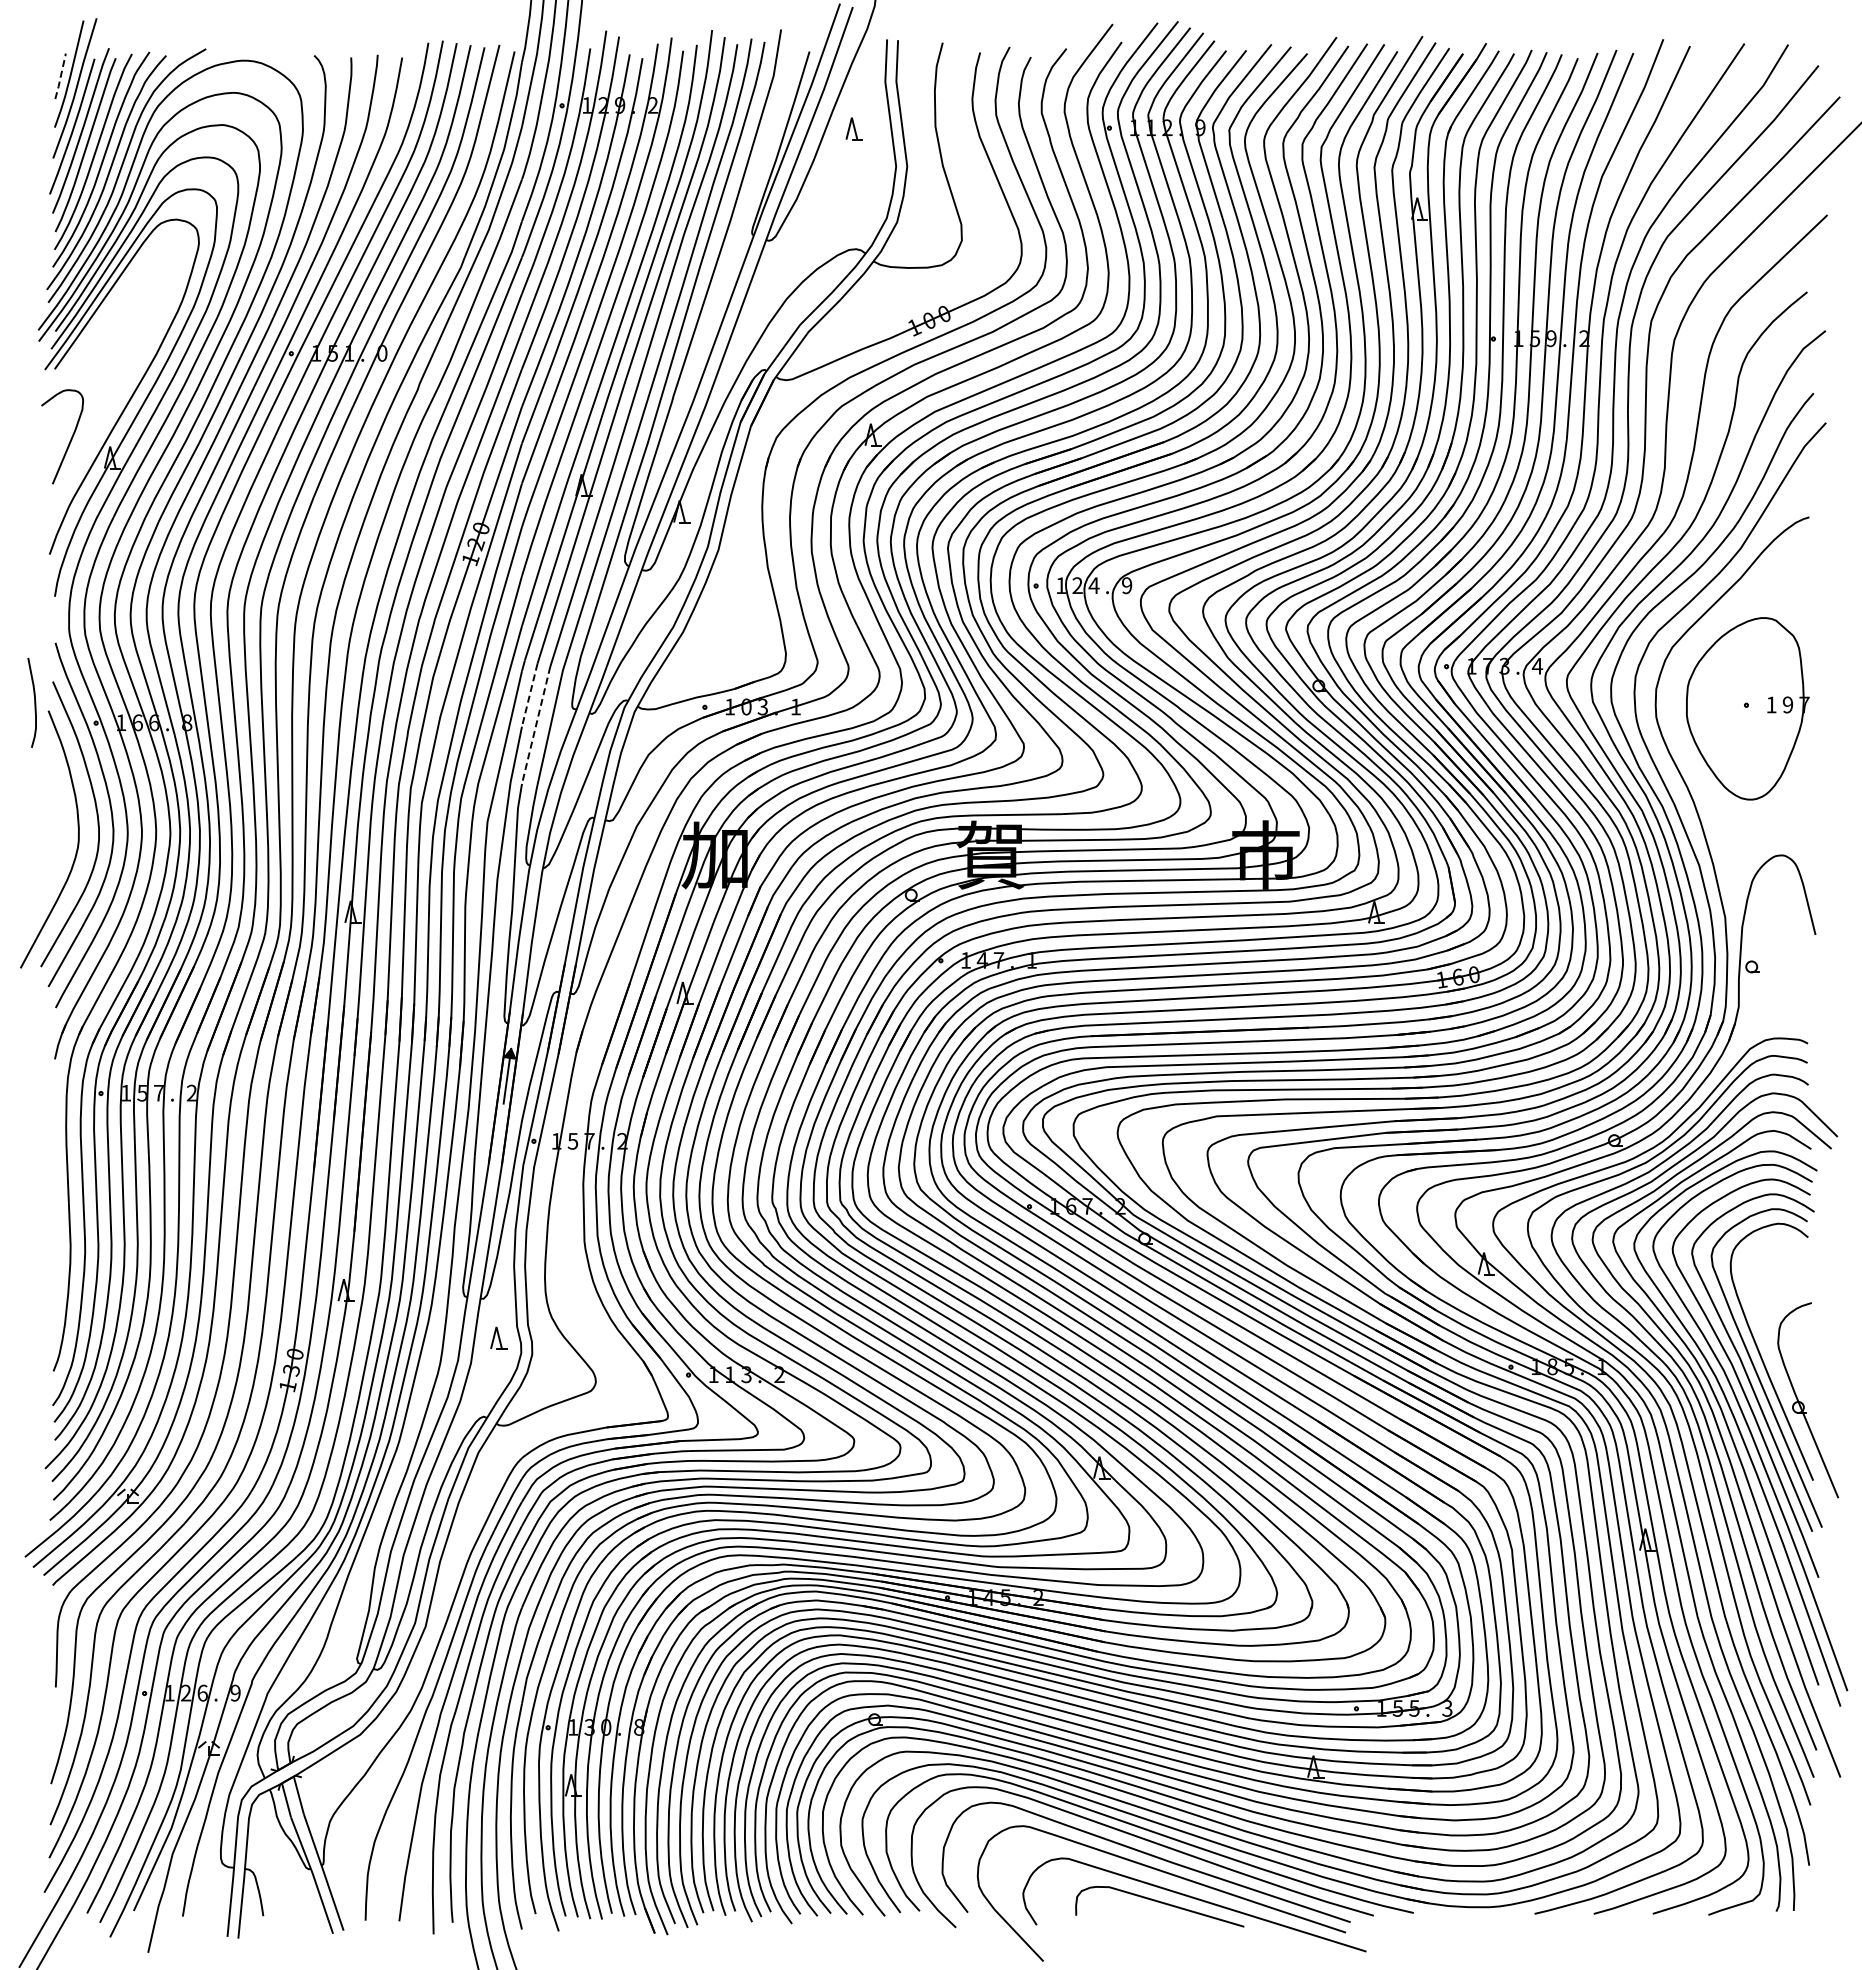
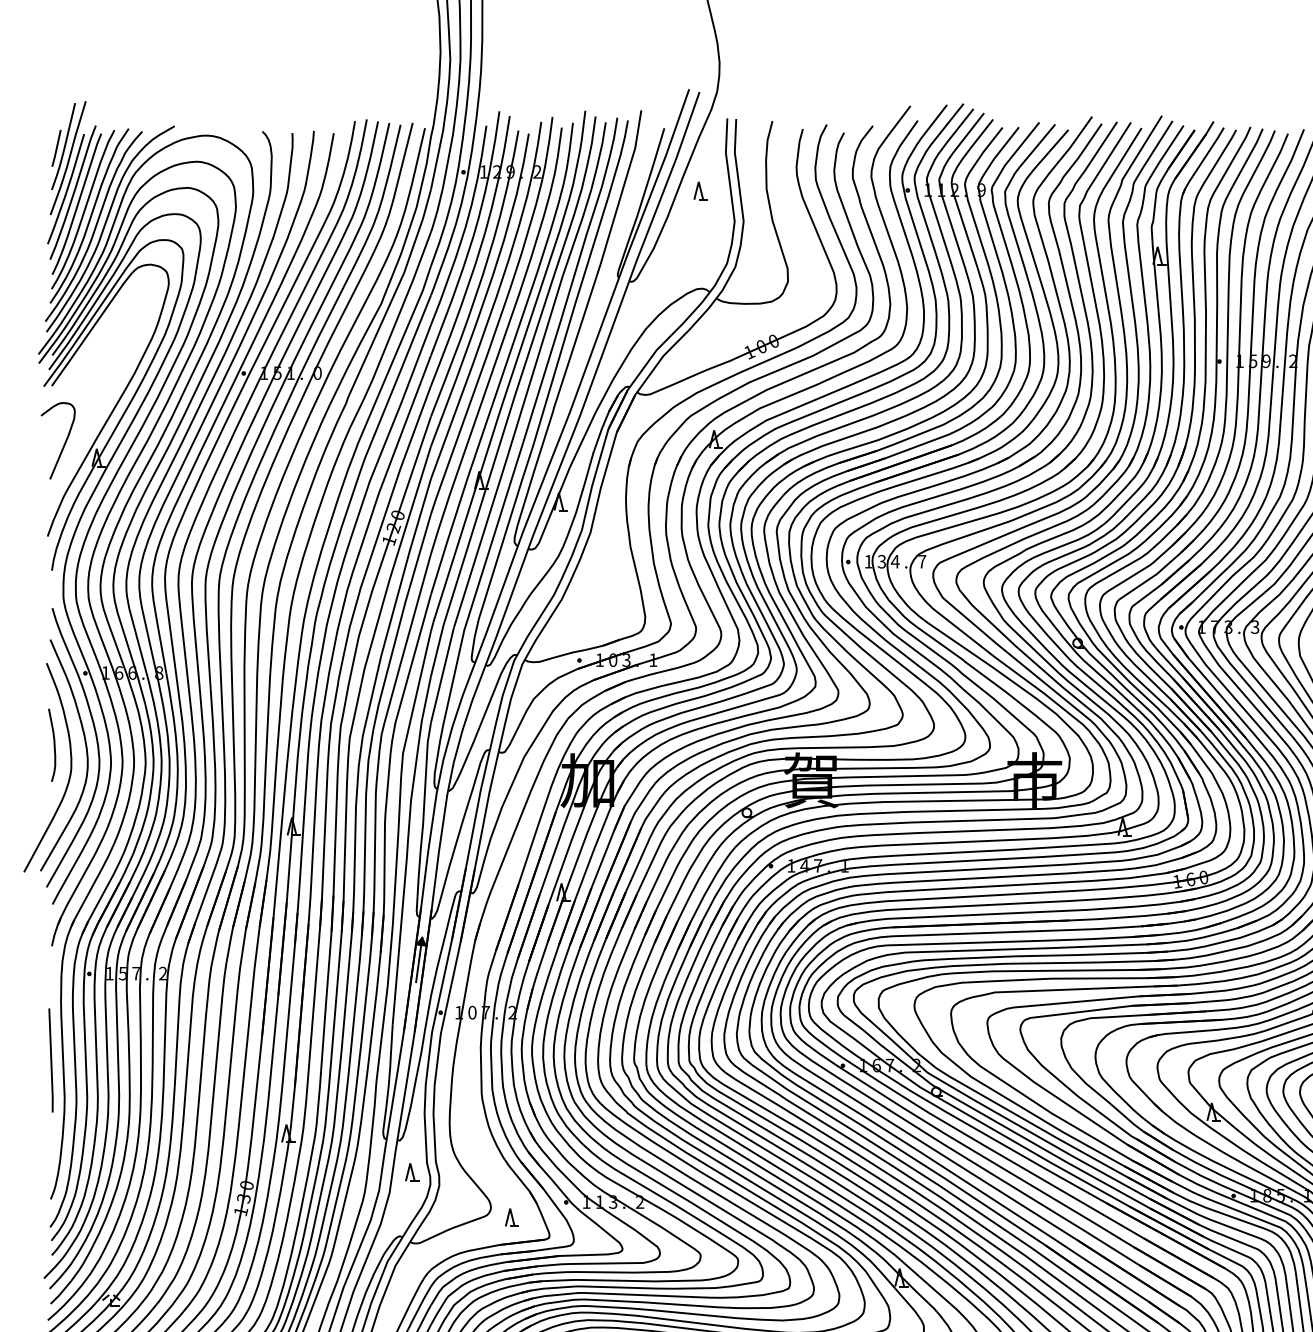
line: (60, 76) -> (56, 148), dashed -> solid
text: (1077, 585) -> (881, 561), 2 -> 3
text: (1127, 585) -> (922, 561), 9 -> 7
text: (1537, 665) -> (1255, 626), 4 -> 3
line: (529, 695) -> (437, 650), dashed -> solid
curve: (34, 702) -> (54, 745), moved
line: (536, 725) -> (442, 675), dashed -> solid
text: (572, 1140) -> (471, 1012), 5 -> 0
line: (53, 1200) -> (50, 1060), added
part: (621, 1393) -> (511, 1217), added

